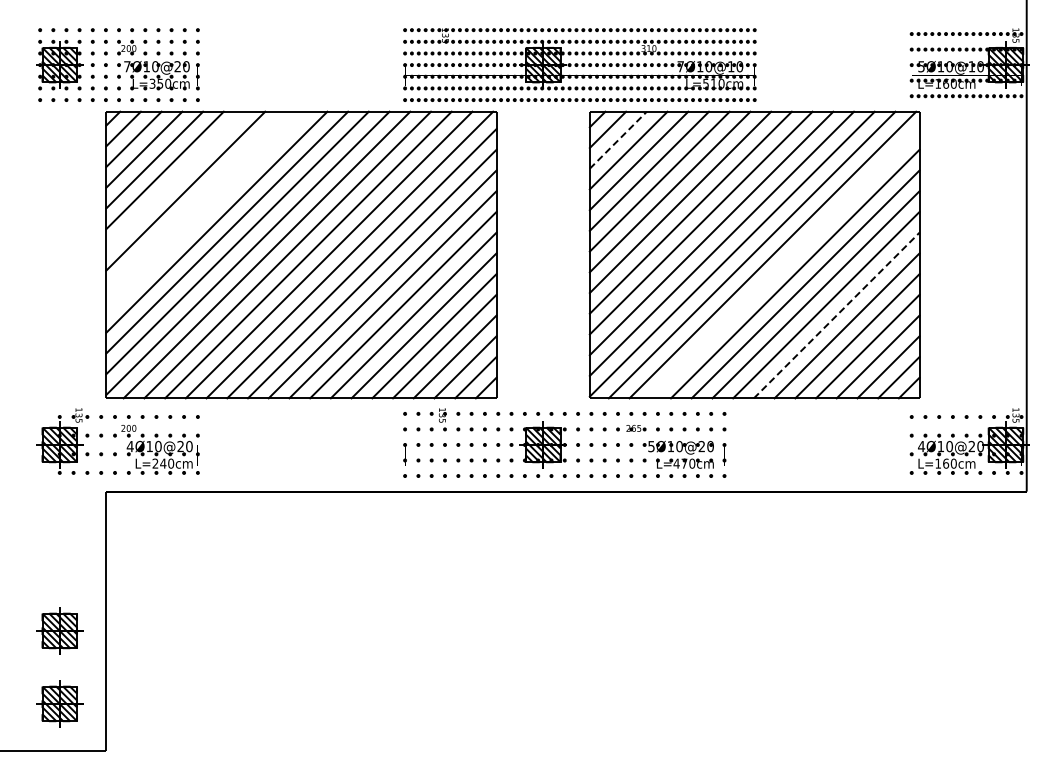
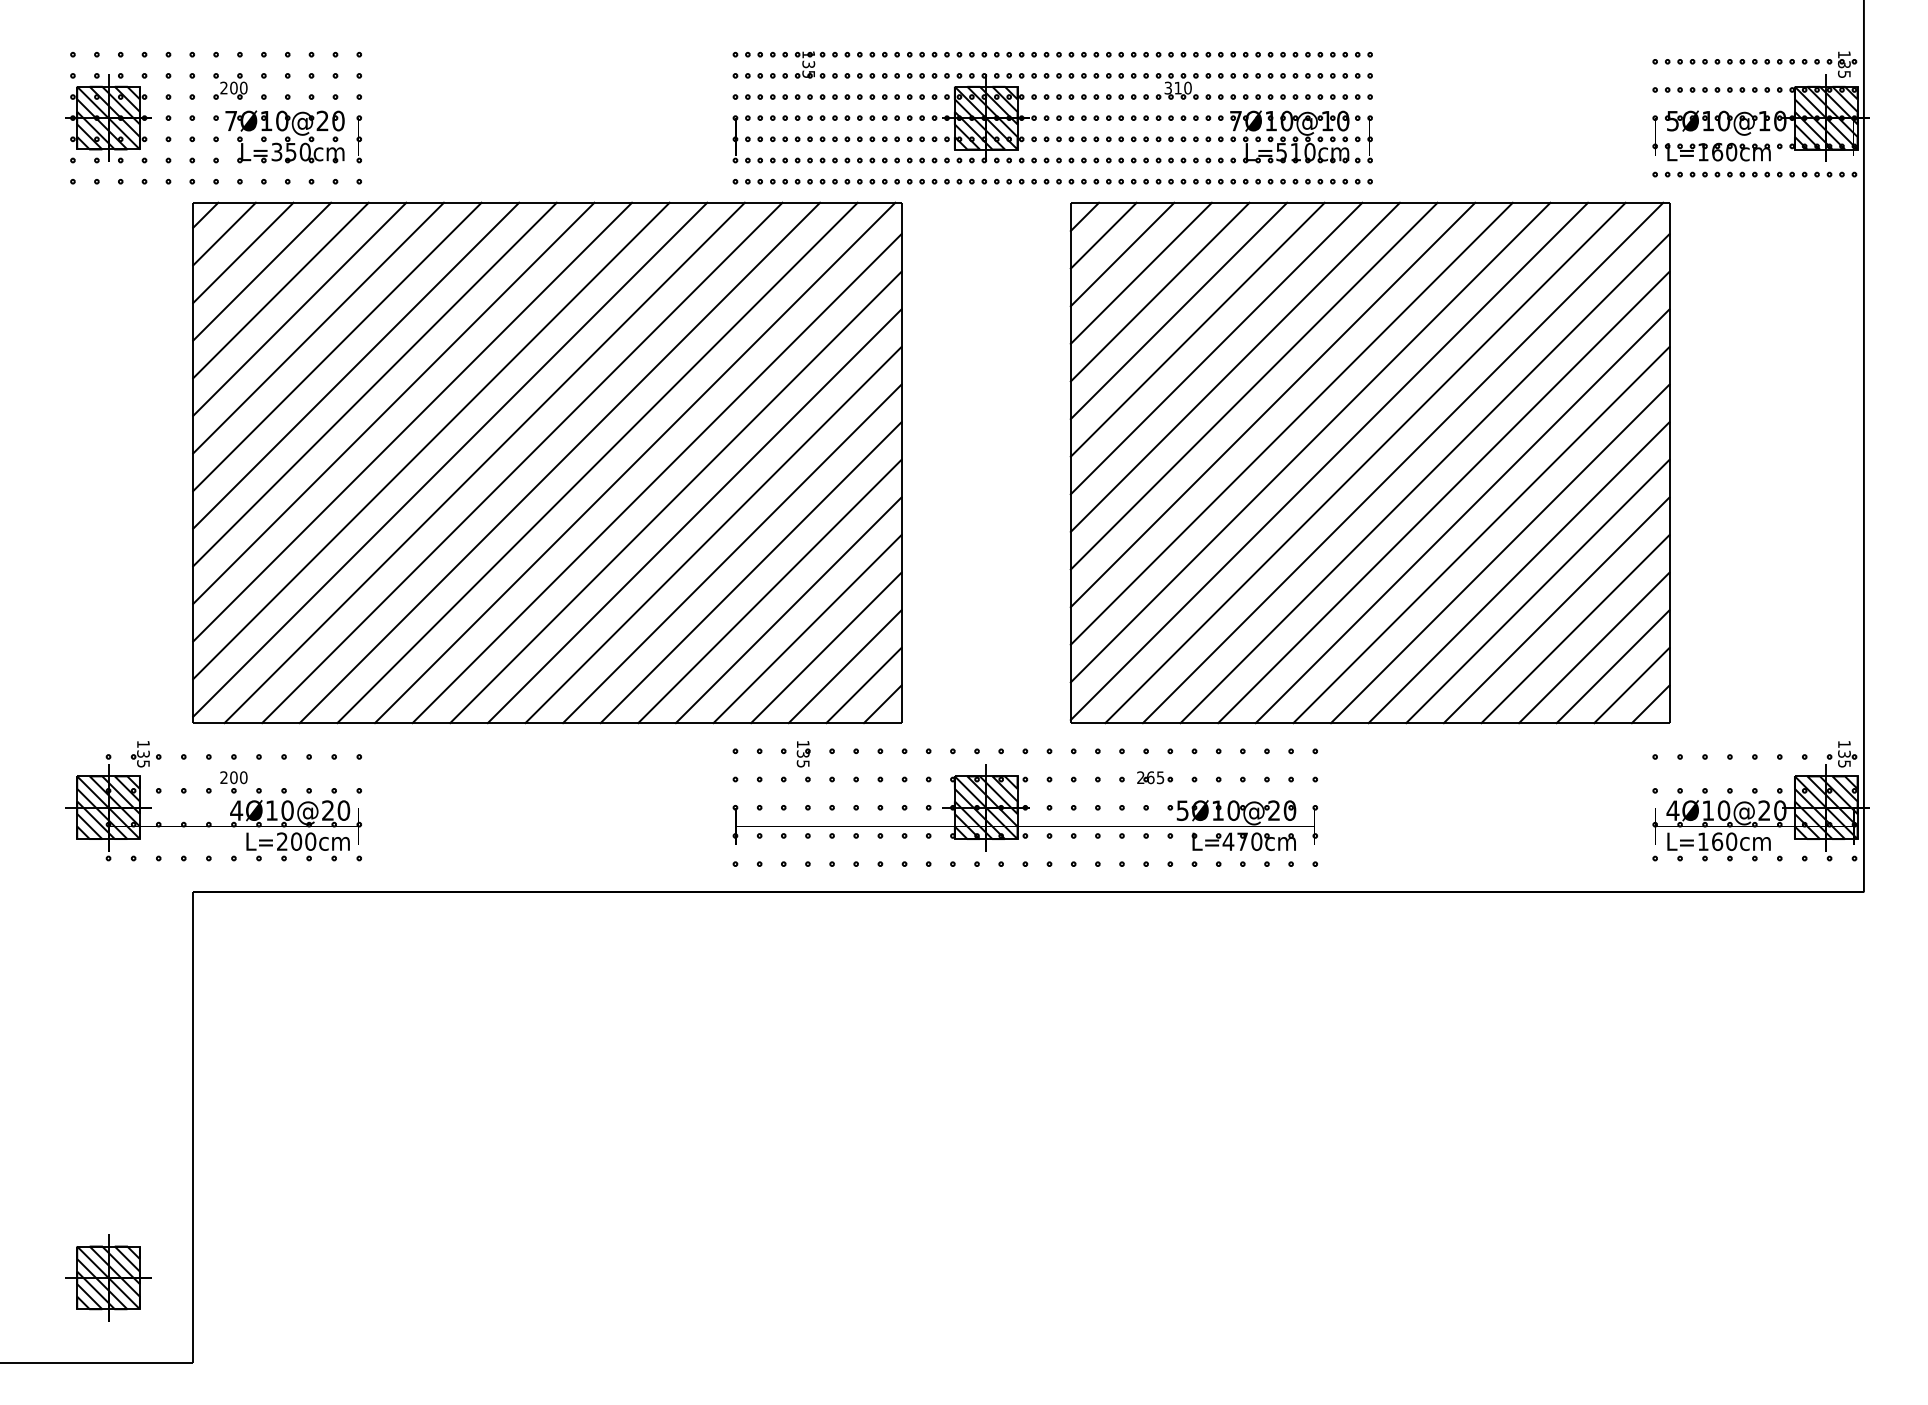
line: (618, 139) -> (1122, 253), dashed -> solid
line: (175, 180) -> (318, 327), added
line: (195, 201) -> (354, 365), added
line: (206, 211) -> (374, 383), added
line: (784, 263) -> (1424, 478), added
line: (837, 315) -> (1520, 572), dashed -> solid
text: (163, 463) -> (296, 841), L=240cm -> L=200cm
part: (59, 630) -> (108, 1144), removed

